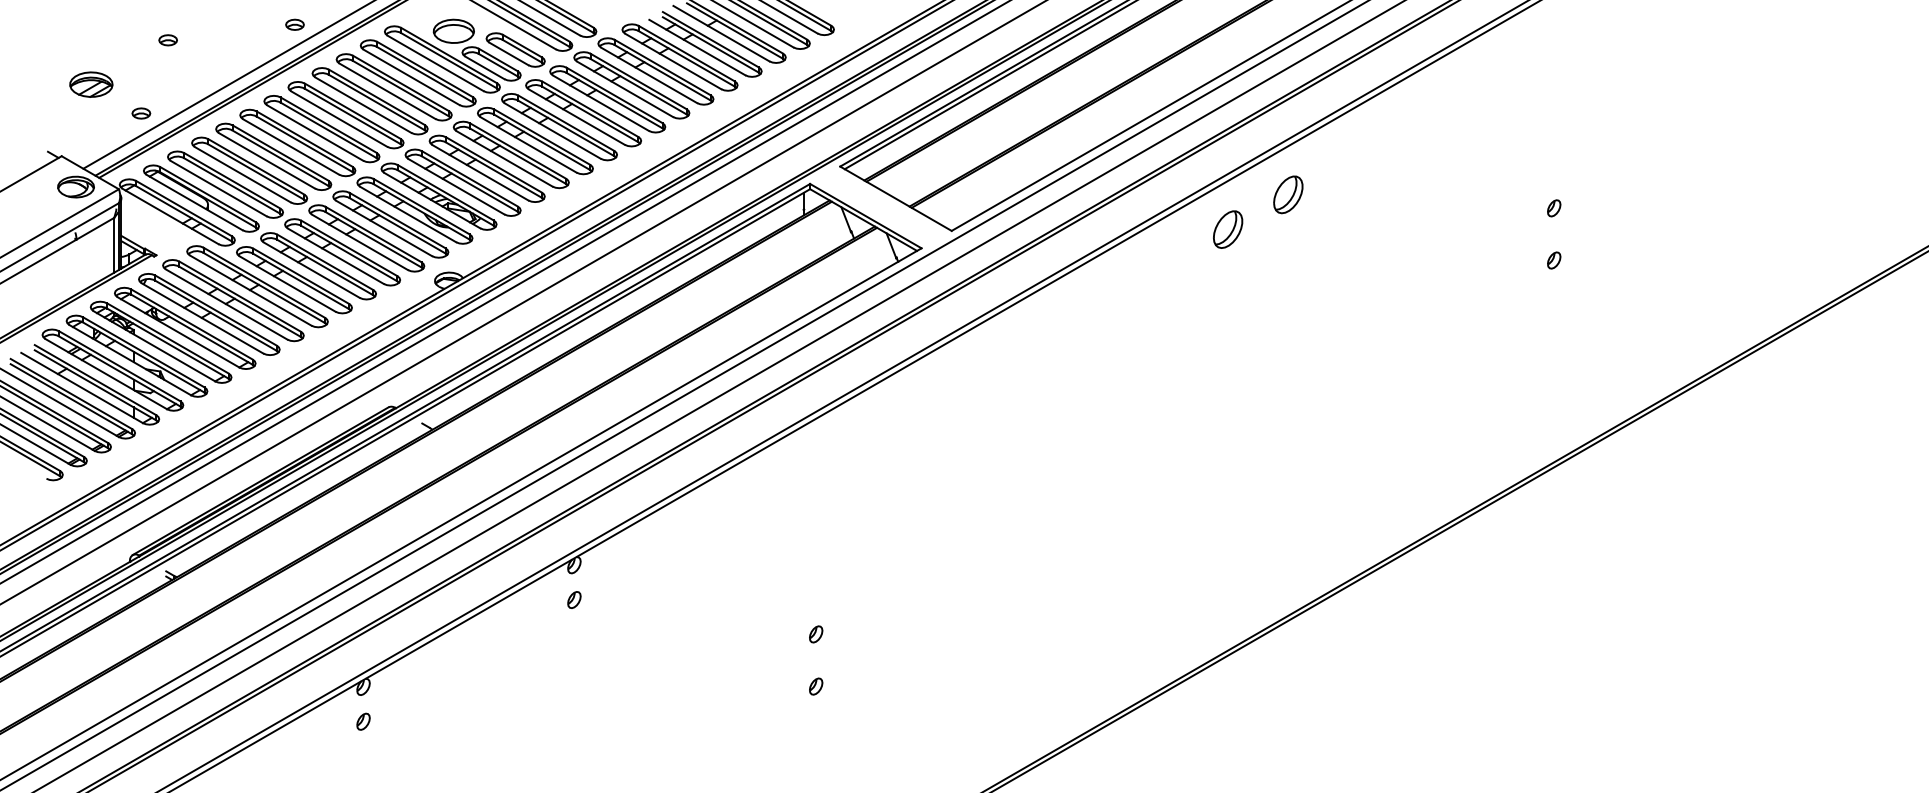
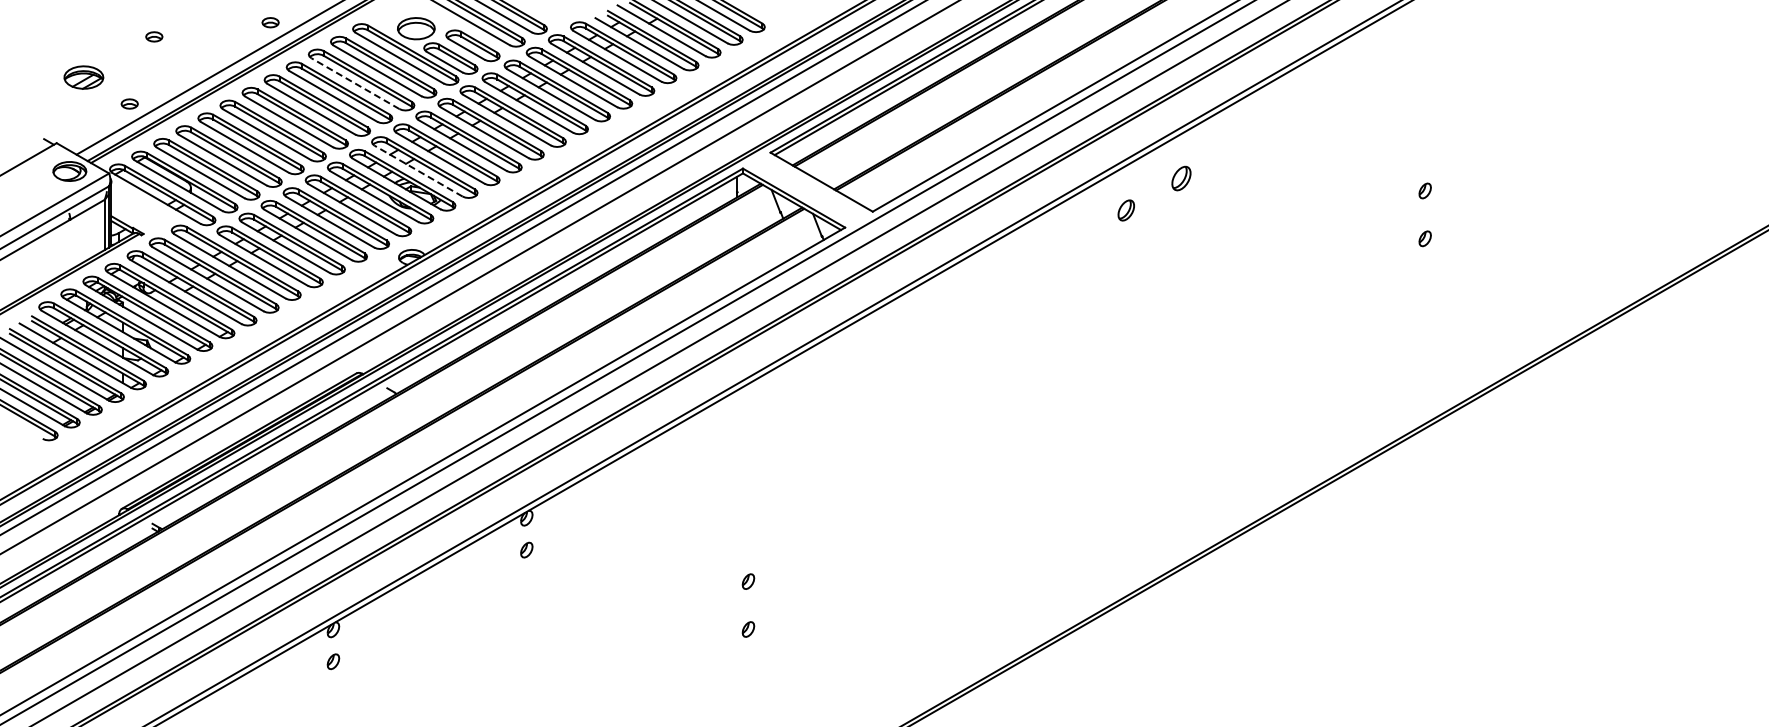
line: (387, 91) -> (355, 83), solid -> dashed
line: (456, 187) -> (418, 171), solid -> dashed
part: (1288, 194) -> (1181, 178), size x0.7
part: (1228, 229) -> (1126, 210), size x0.6

